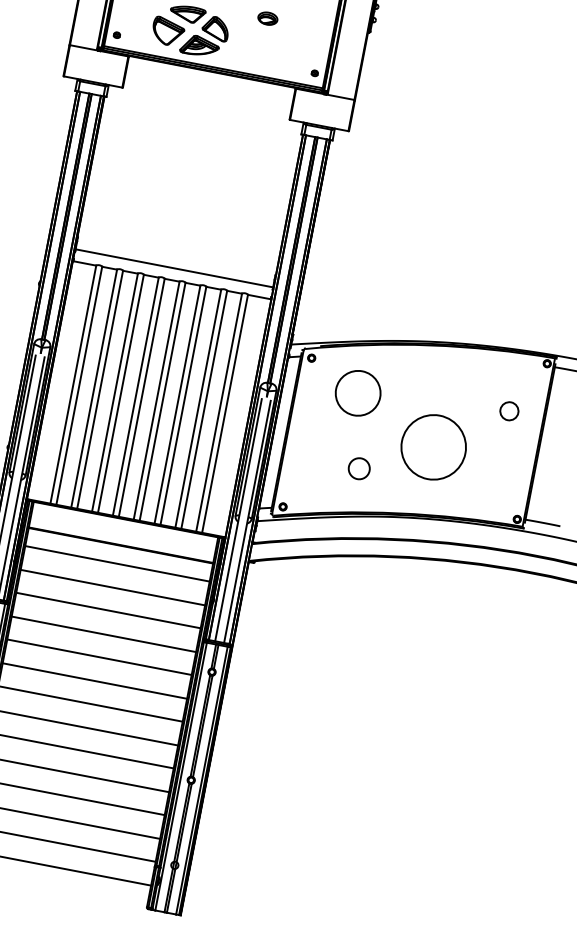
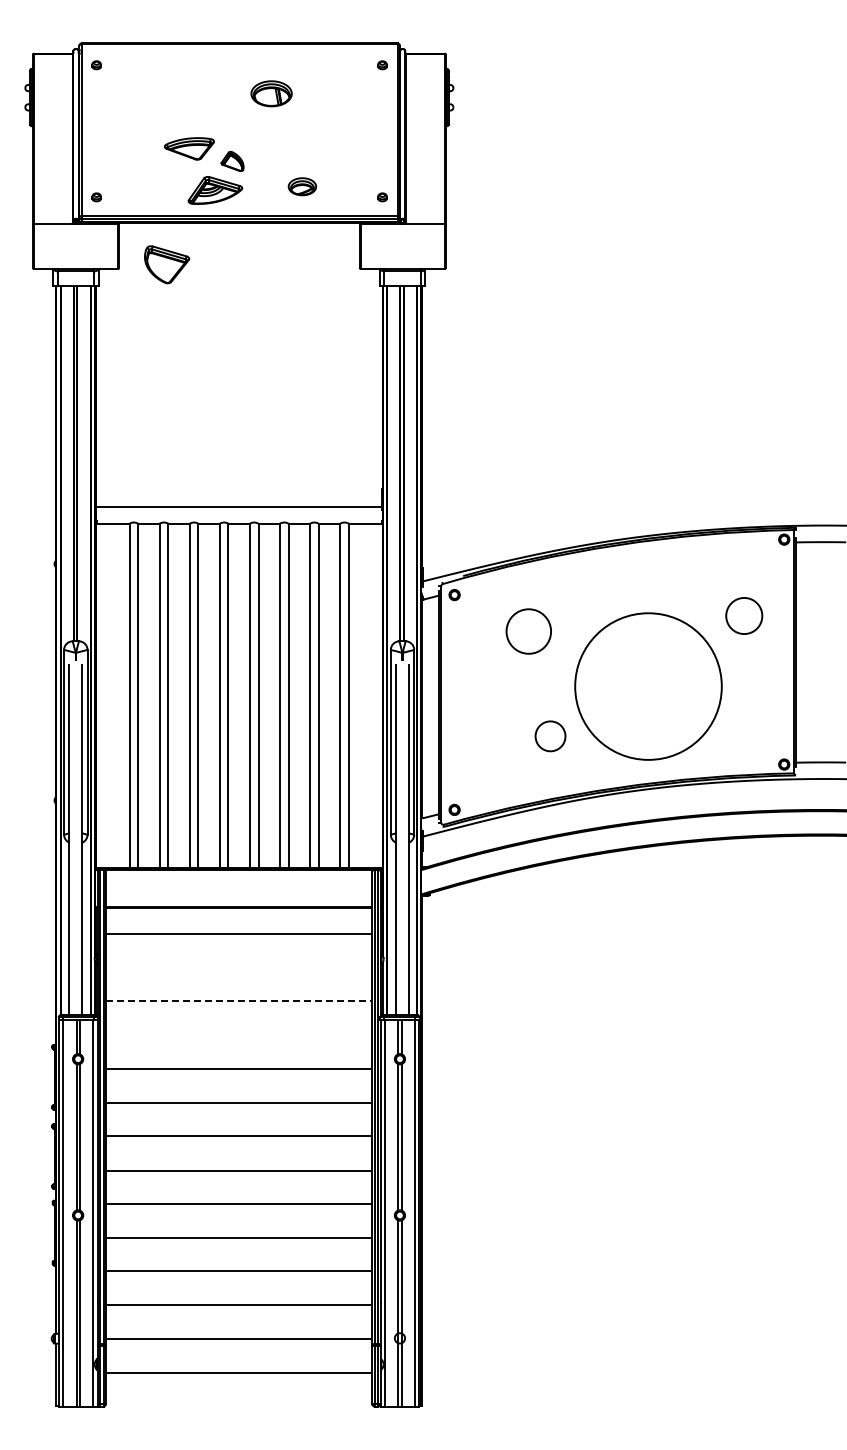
part: (267, 18) -> (302, 186), moved
part: (215, 28) -> (232, 161), size x0.6
part: (168, 31) -> (167, 264), moved
circle: (358, 393) -> (528, 631), size x0.7
circle: (509, 410) -> (744, 615), size x1.4
circle: (433, 447) -> (648, 686), size x1.6
line: (112, 587) -> (238, 968), removed
line: (108, 610) -> (239, 1001), solid -> dashed
line: (103, 634) -> (238, 1035), removed

